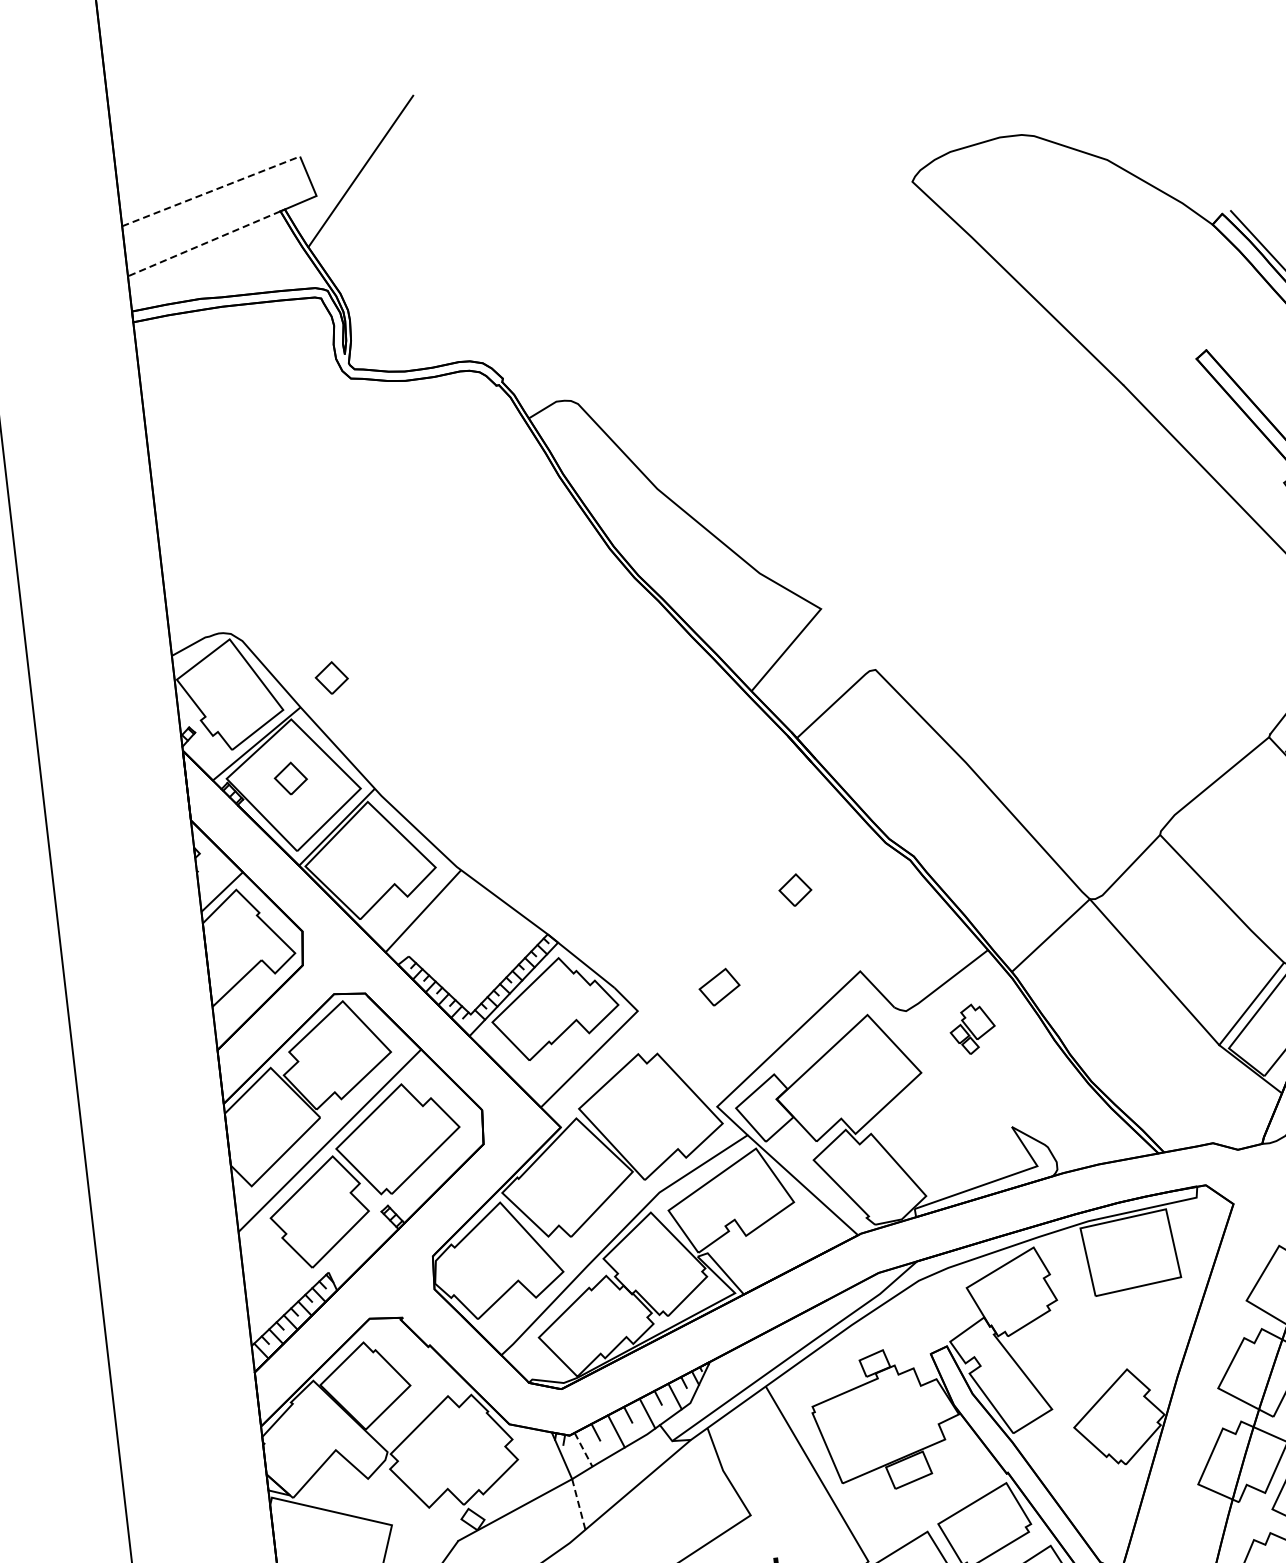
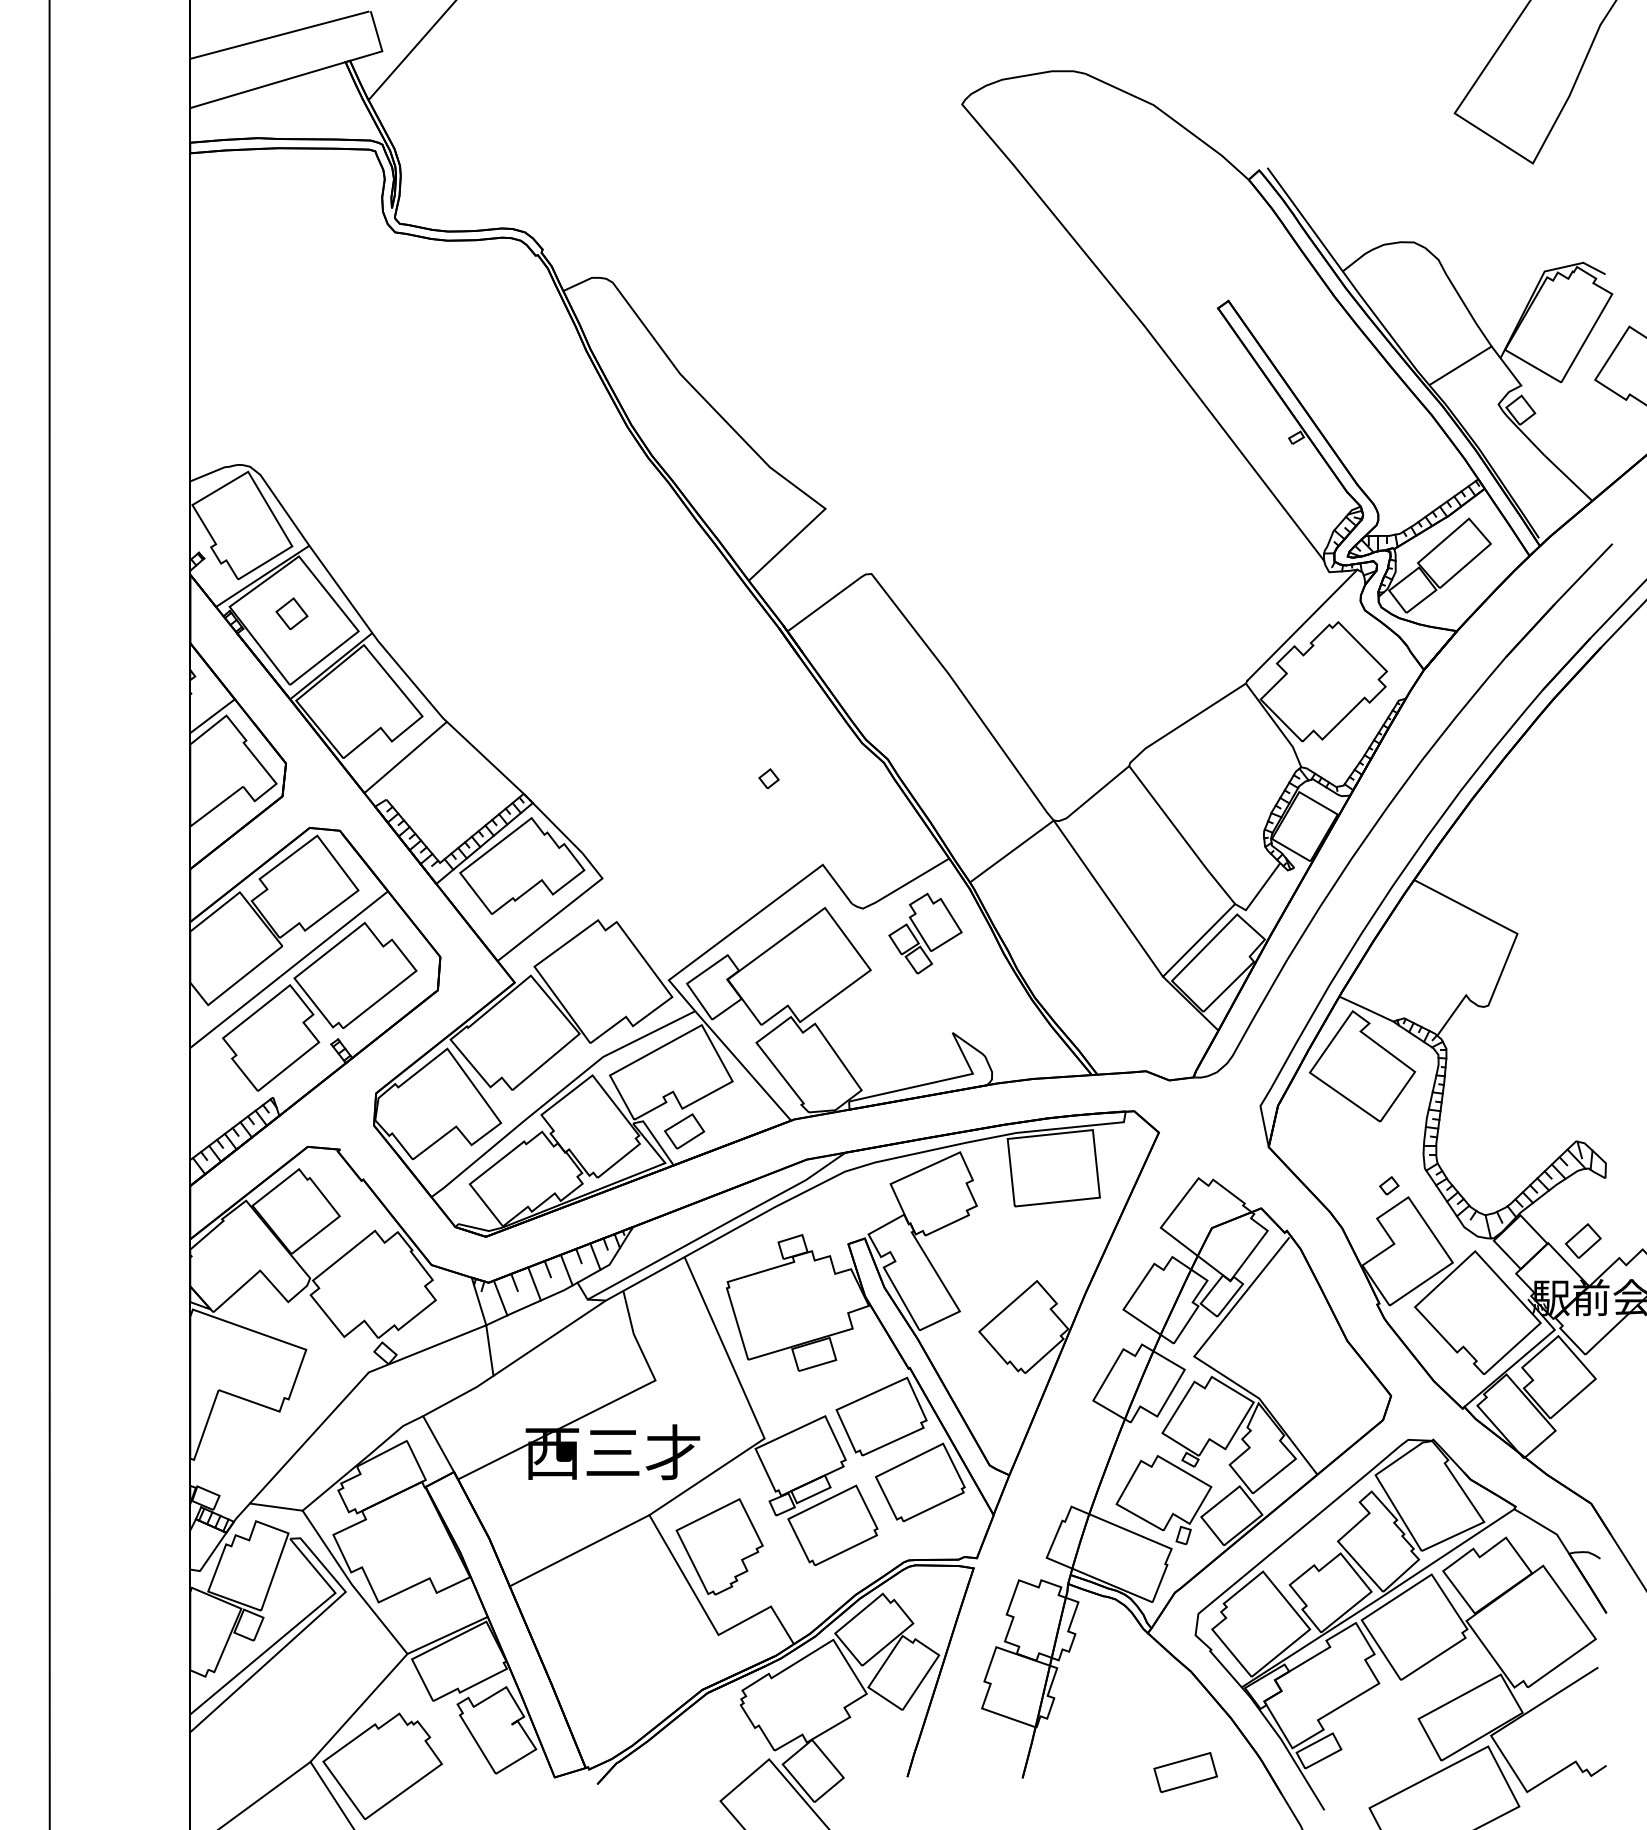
line: (210, 192) -> (279, 35), dashed -> solid
line: (203, 244) -> (267, 85), dashed -> solid
part: (331, 677) -> (342, 520), removed
part: (794, 889) -> (768, 778), size x0.62
part: (719, 987) -> (684, 1131), moved
part: (972, 1029) -> (925, 933), size x1.67
line: (583, 1450) -> (500, 1298), dashed -> solid
line: (578, 1504) -> (489, 1350), dashed -> solid

